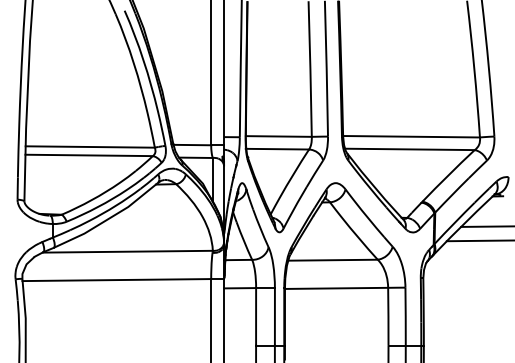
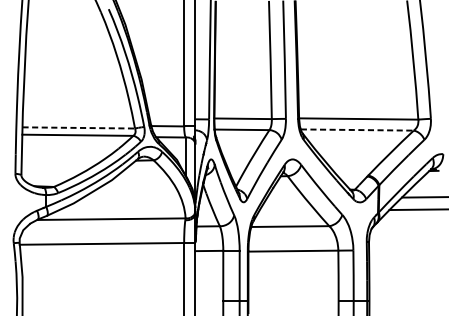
line: (90, 147) -> (78, 128), solid -> dashed
line: (409, 149) -> (356, 130), solid -> dashed

